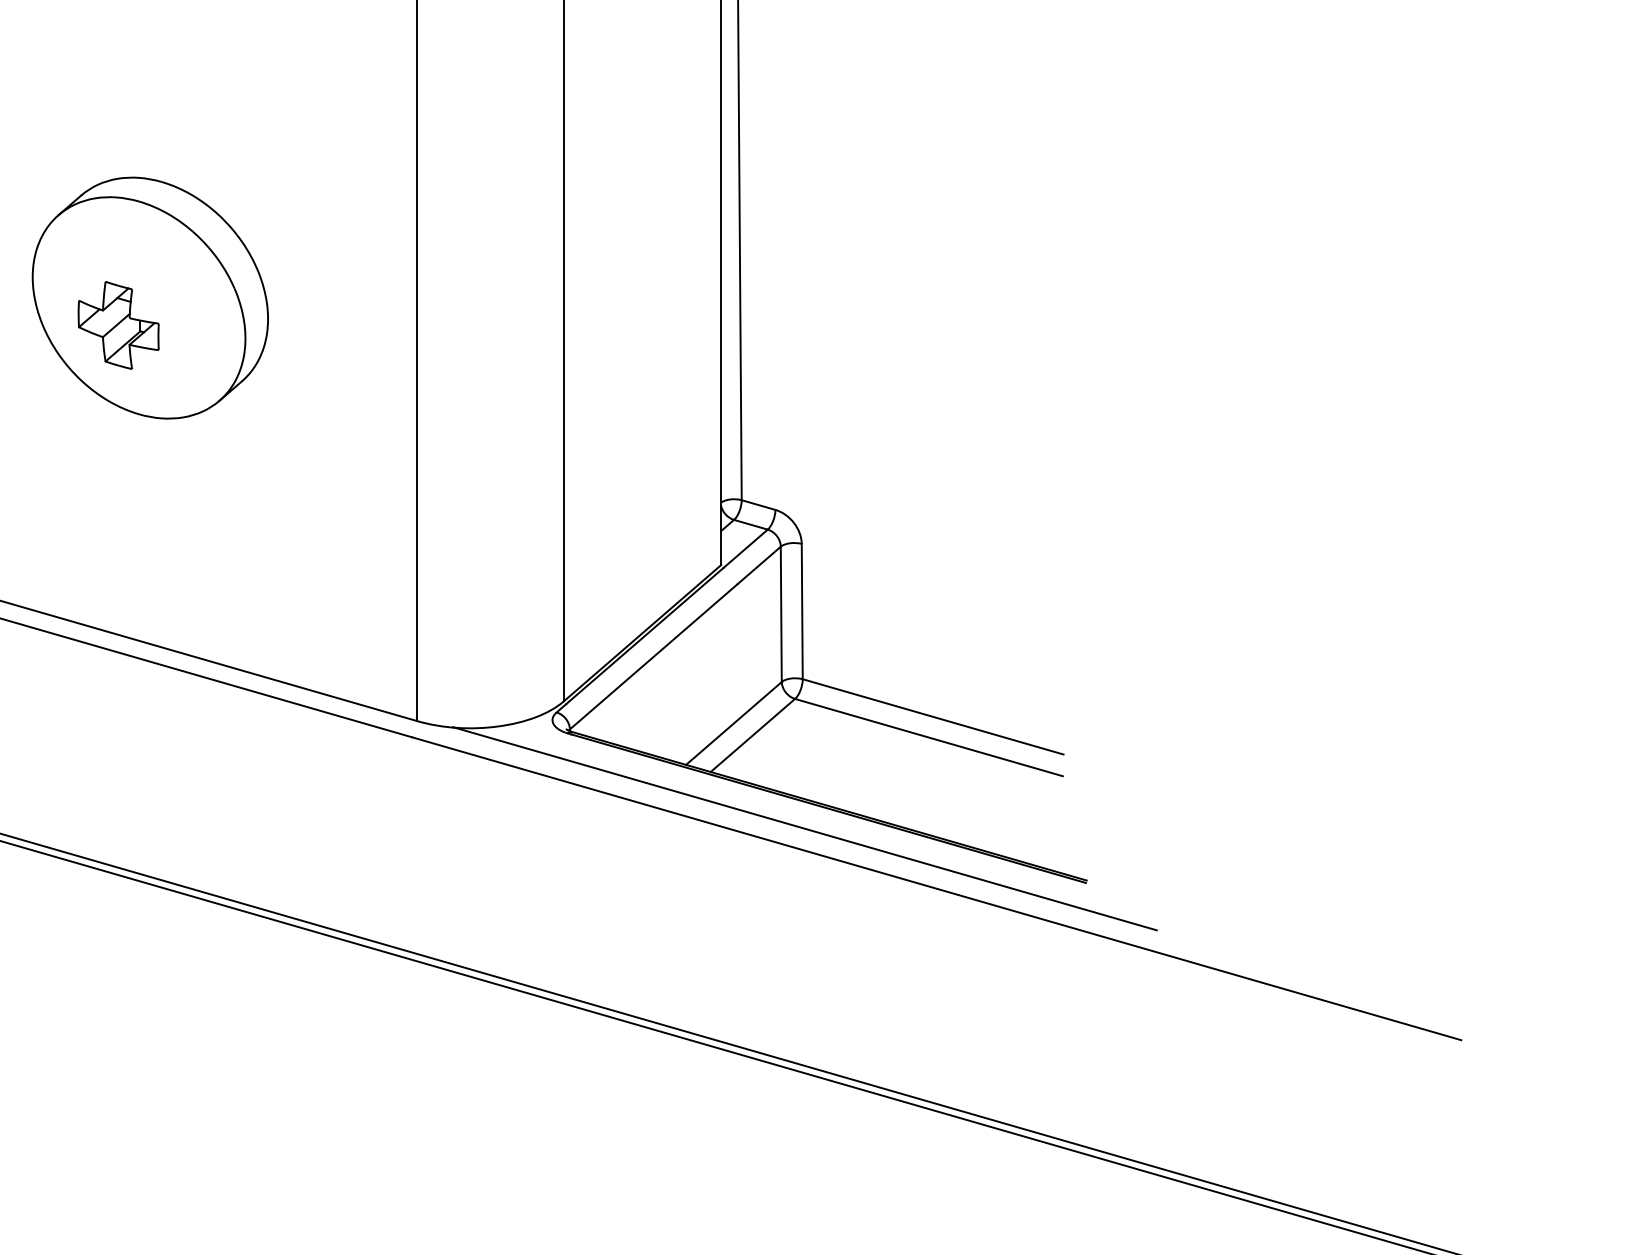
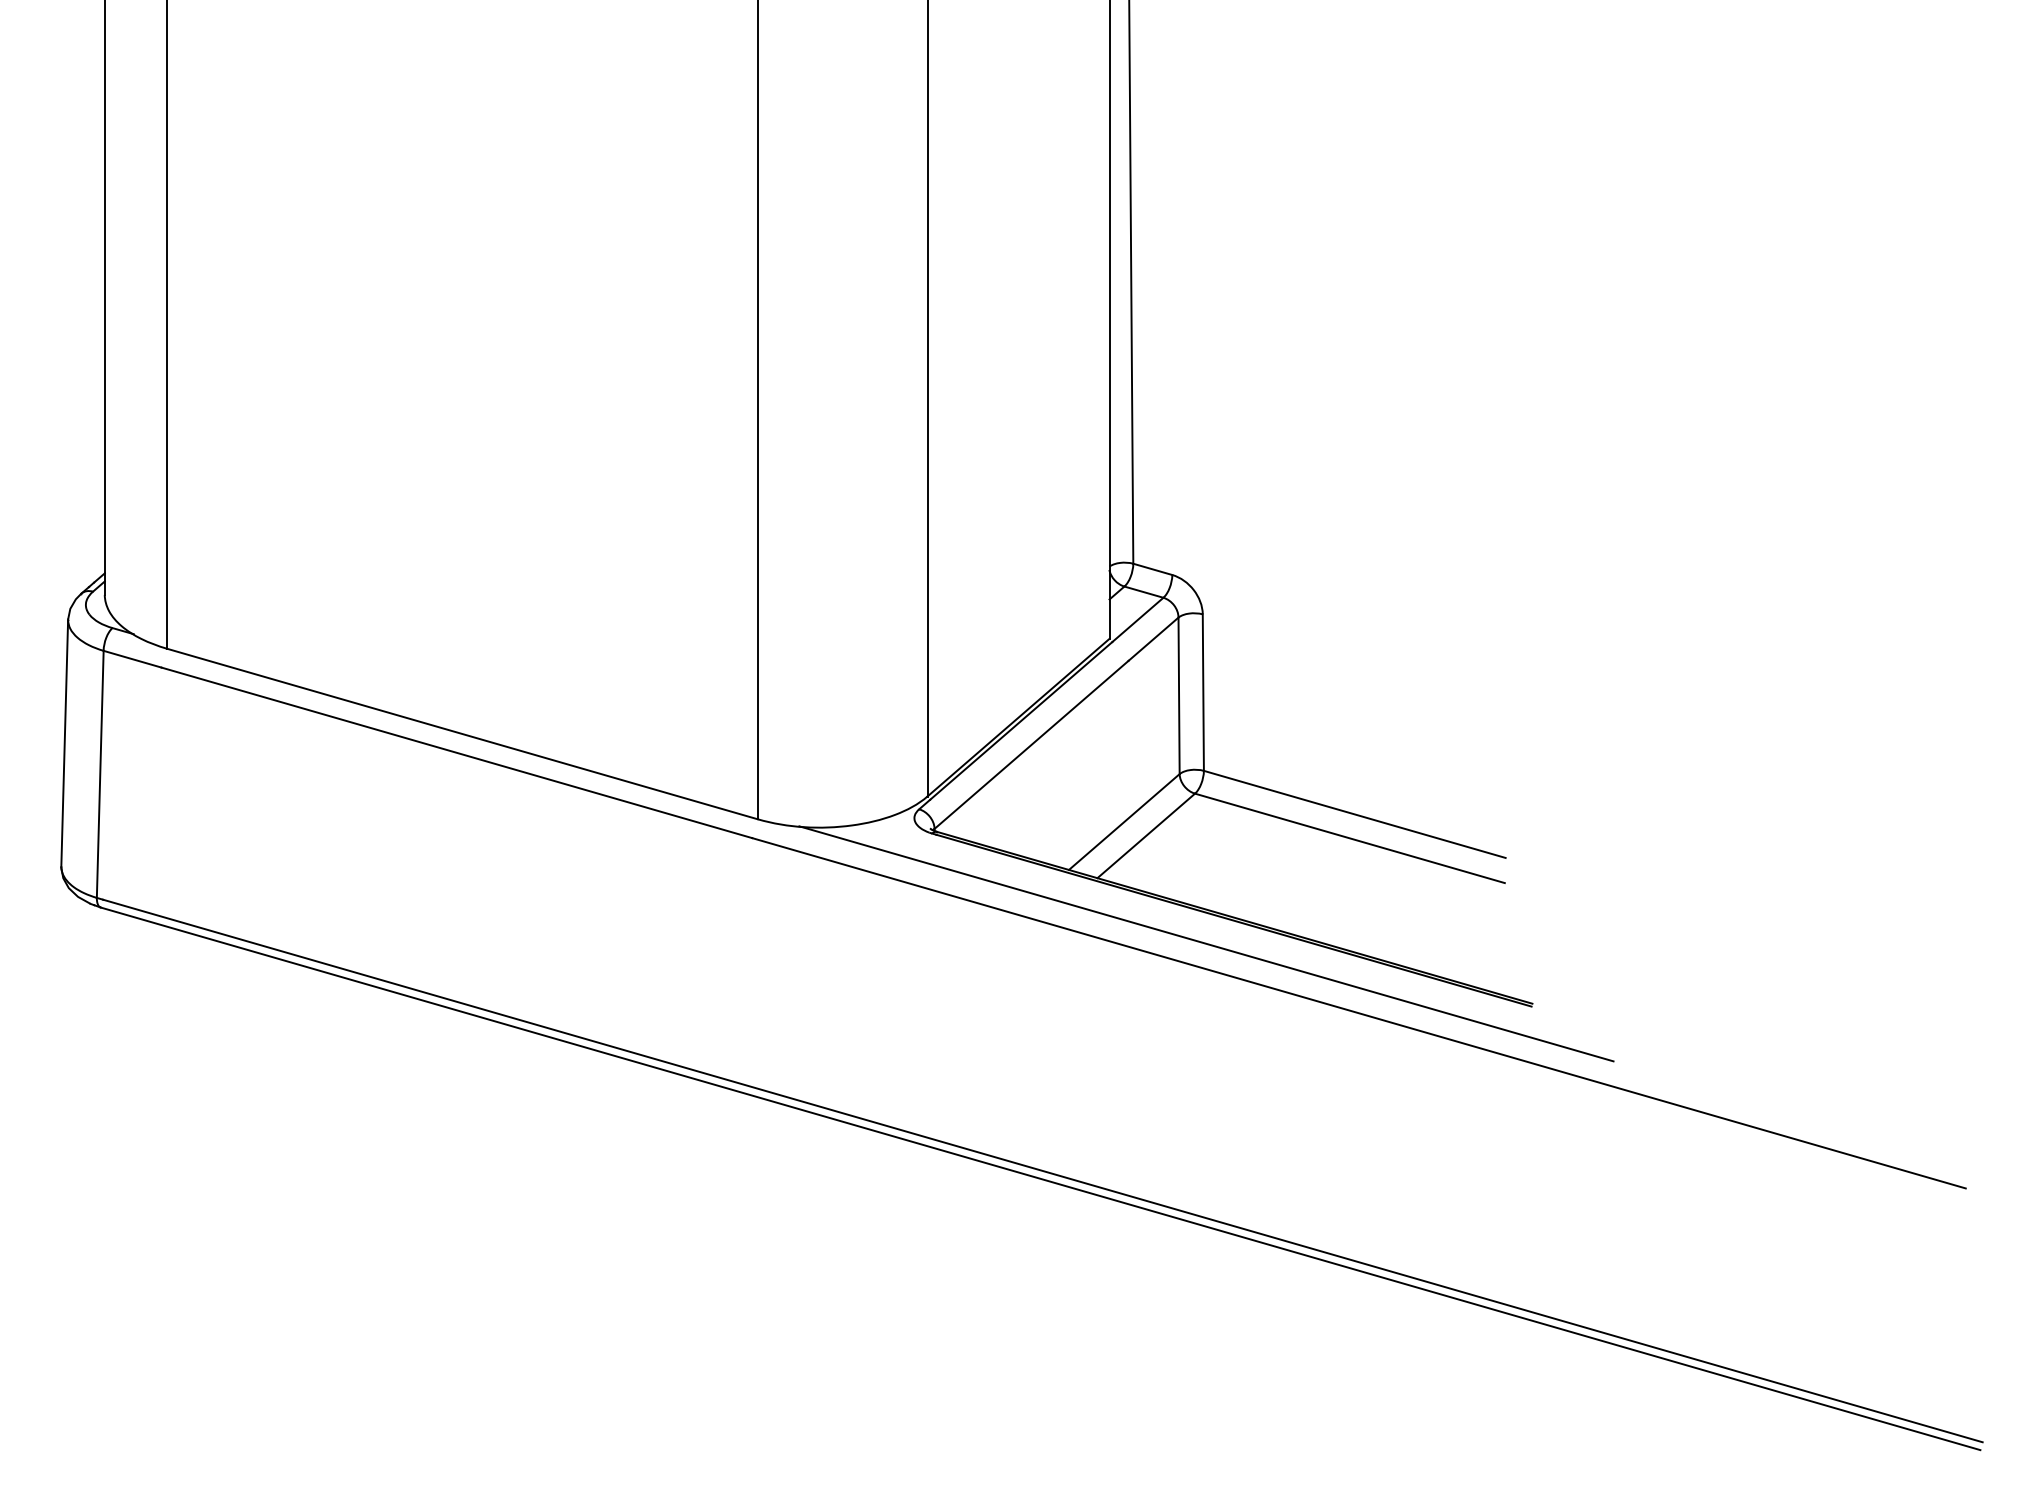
part: (150, 297) -> (449, 329), removed

